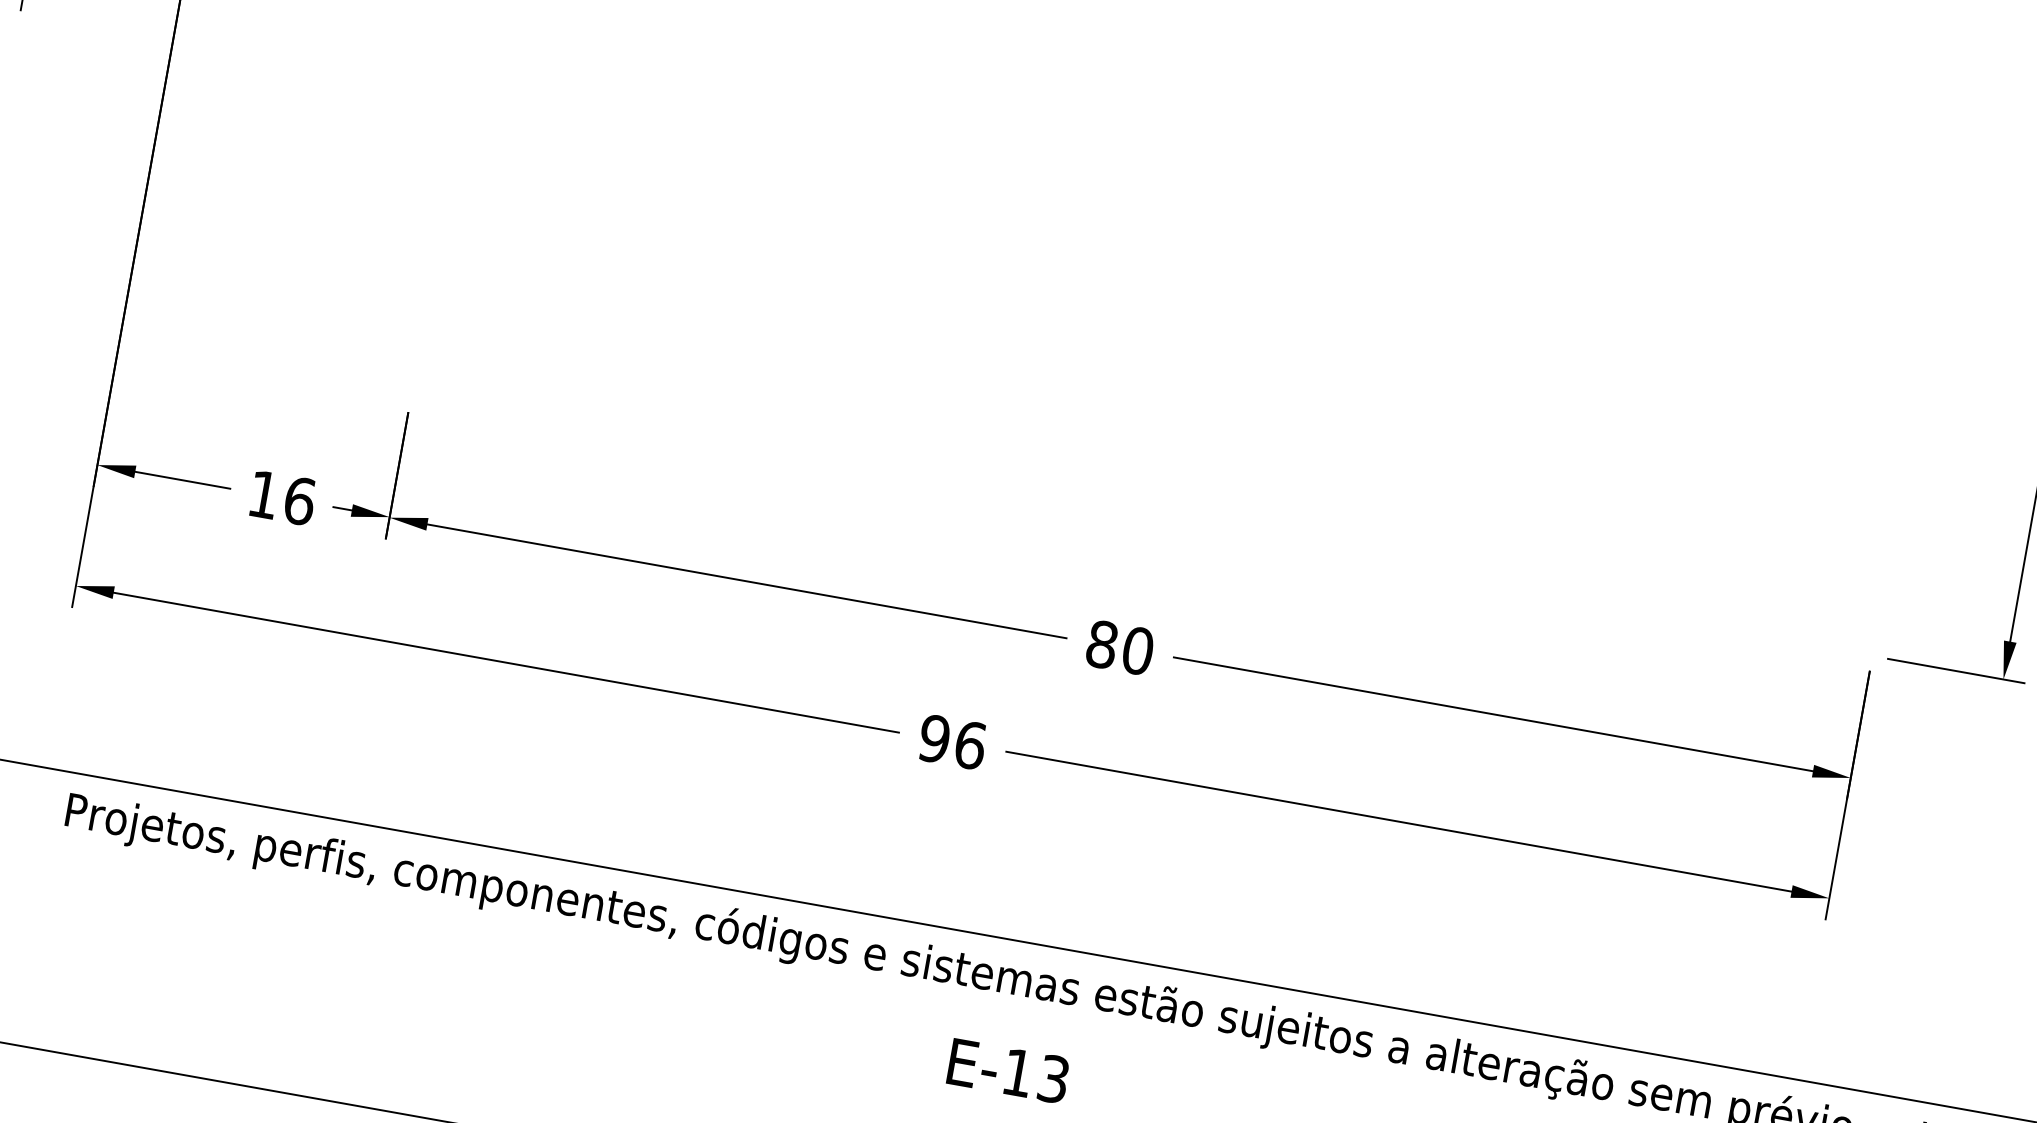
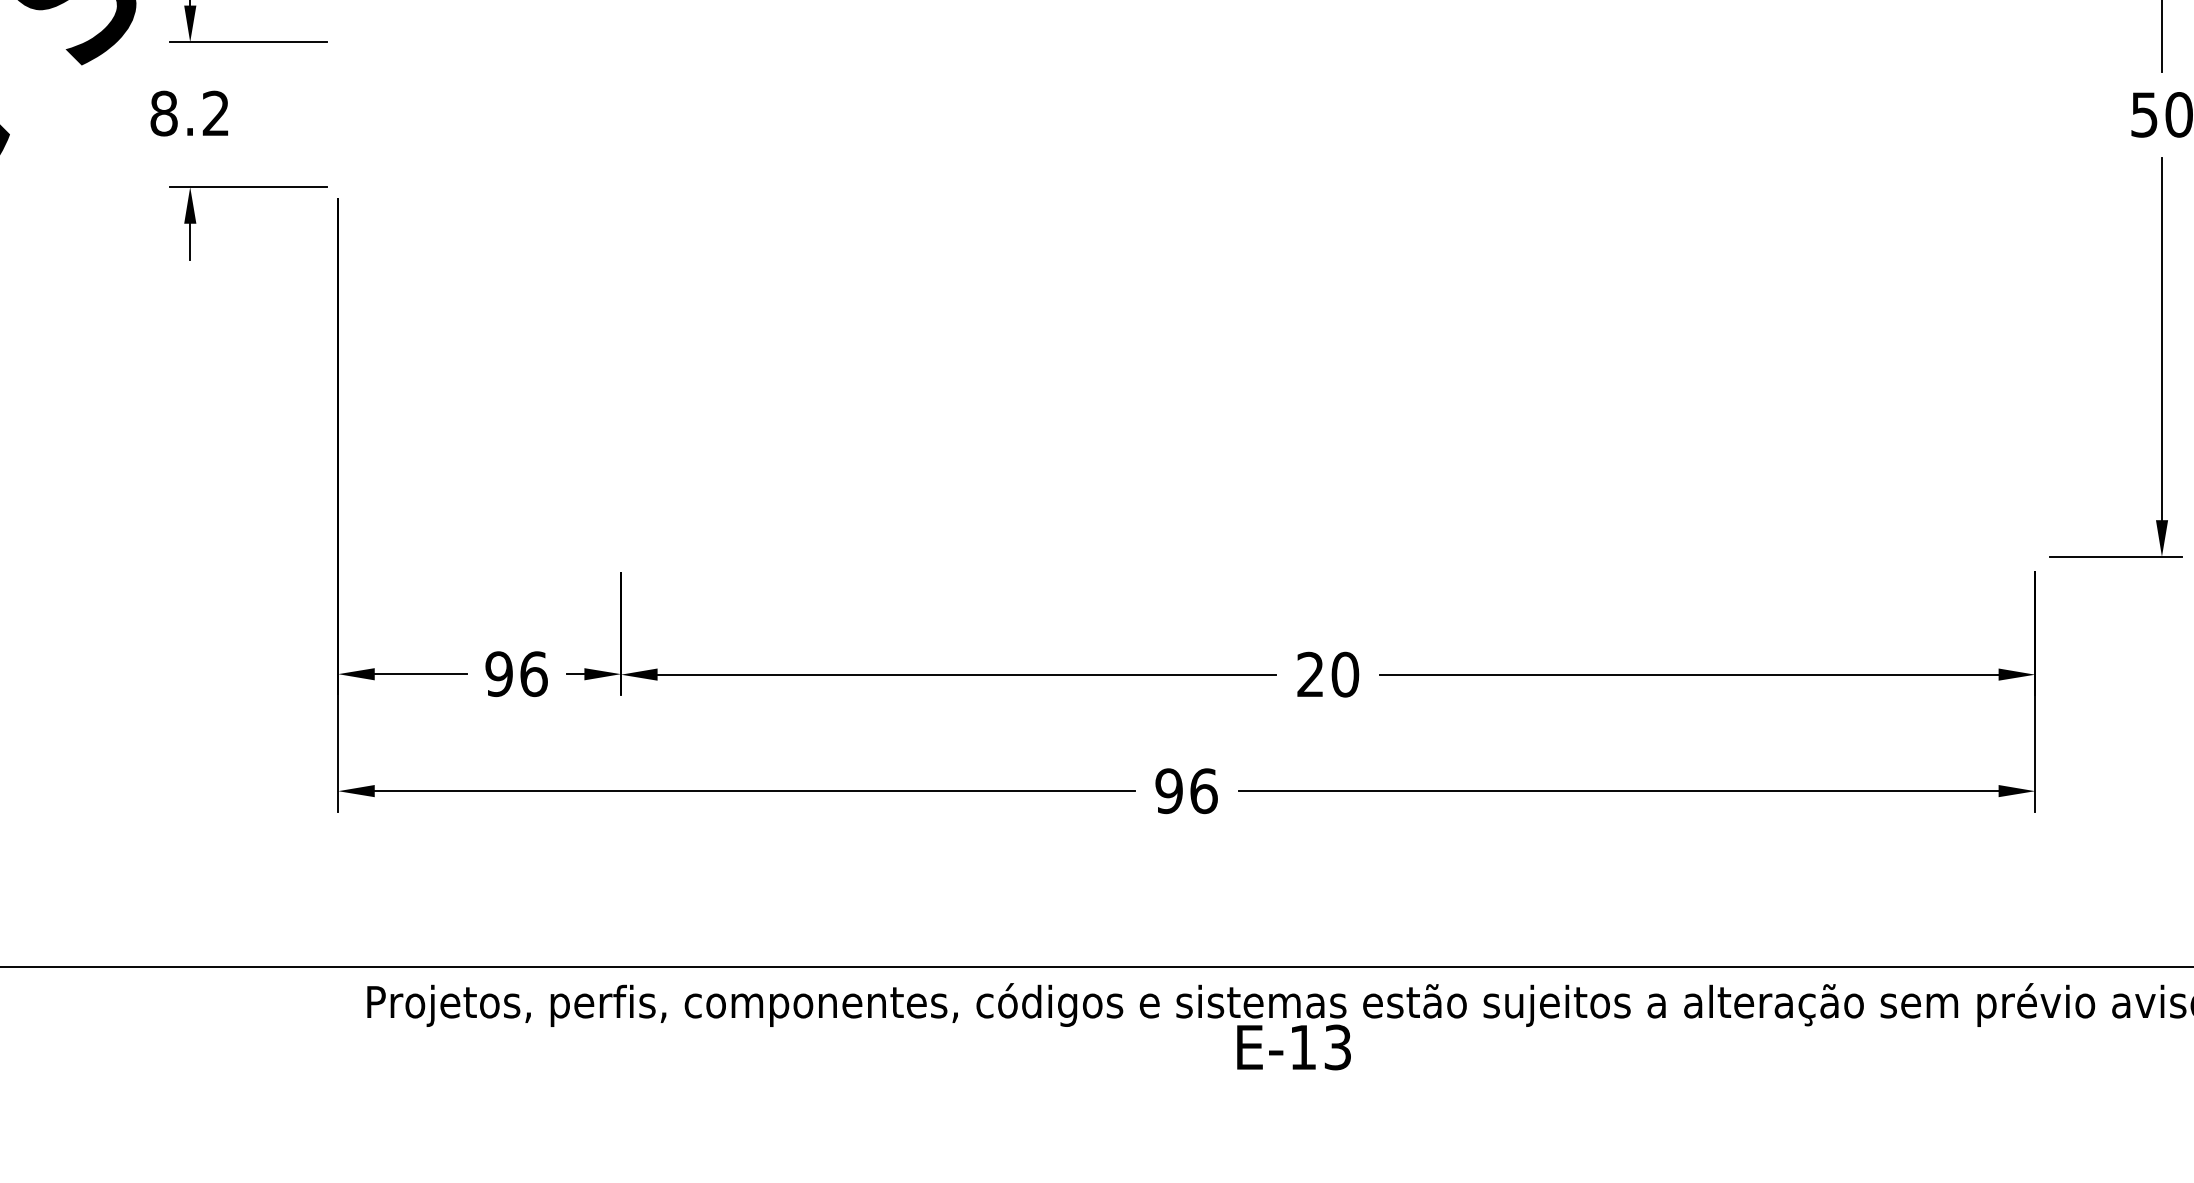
text: (263, 494) -> (498, 674), 16 -> 96
text: (1102, 644) -> (1310, 674), 80 -> 20
text: (1007, 1071) -> (1293, 1047), moved

